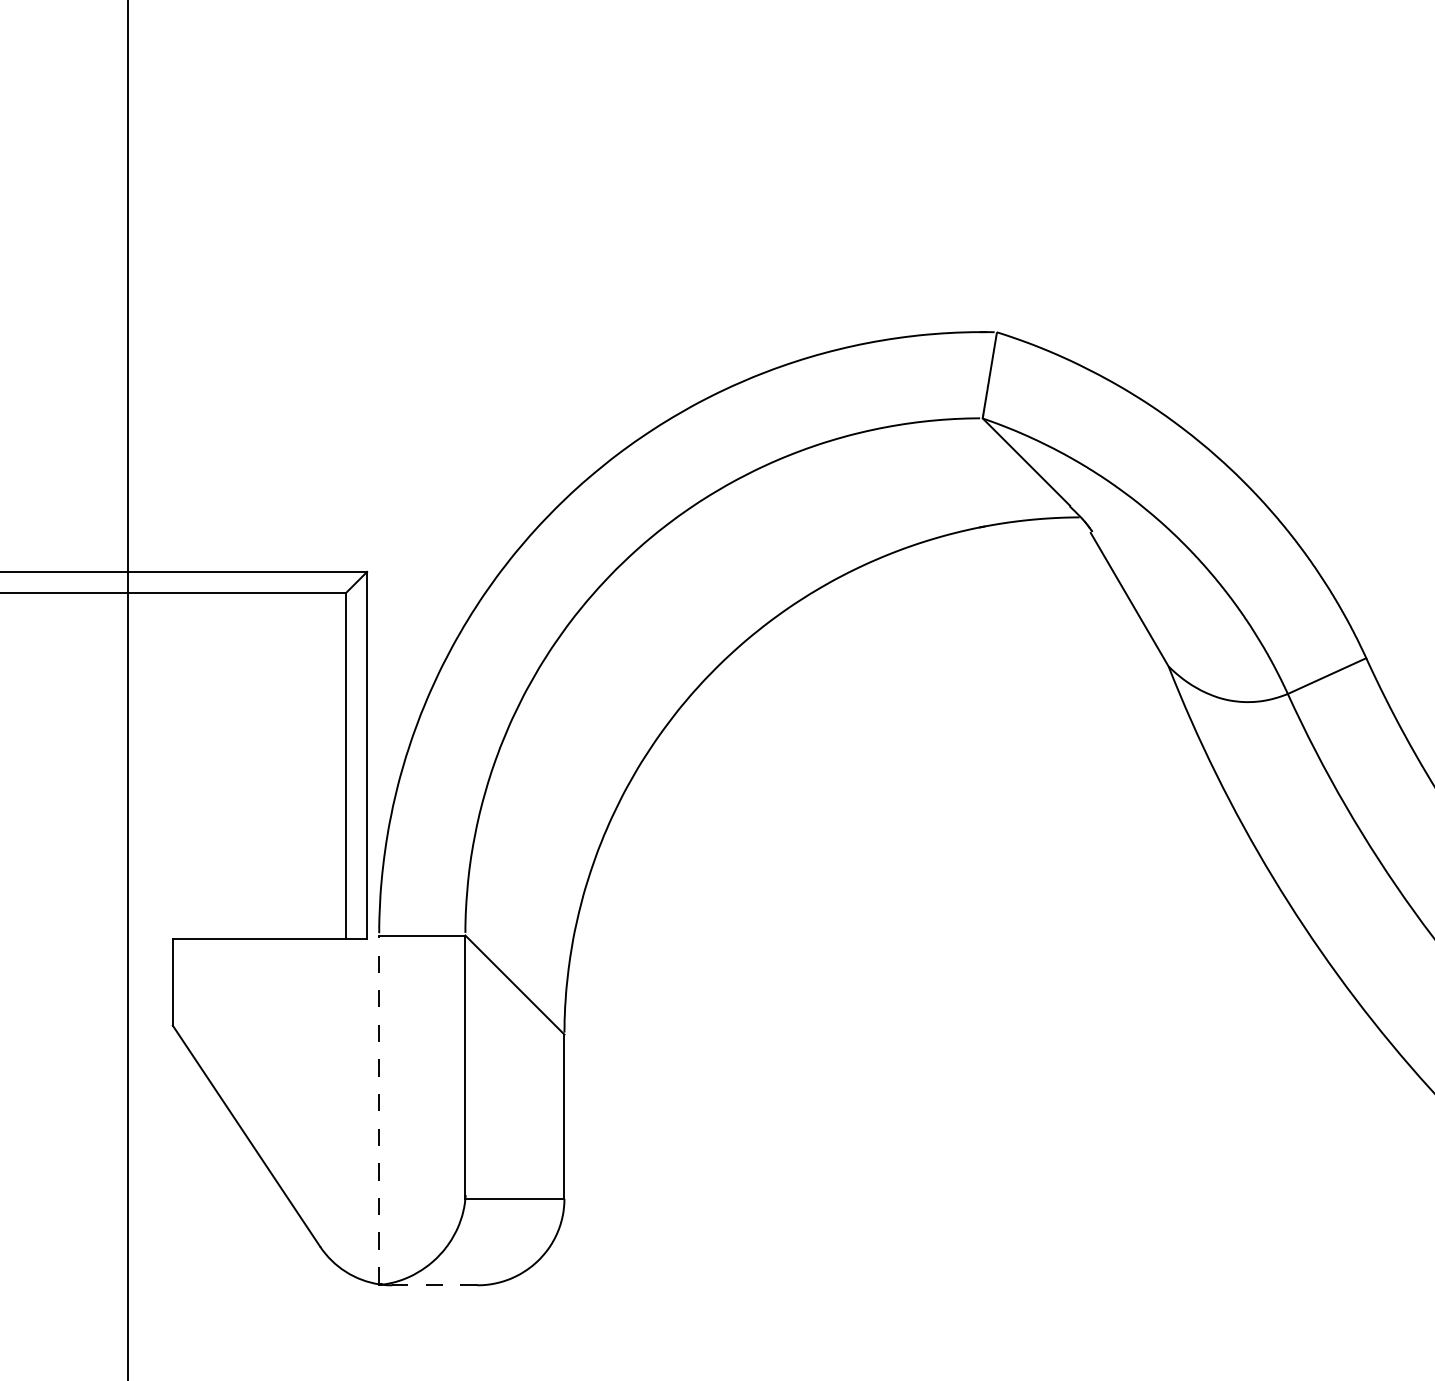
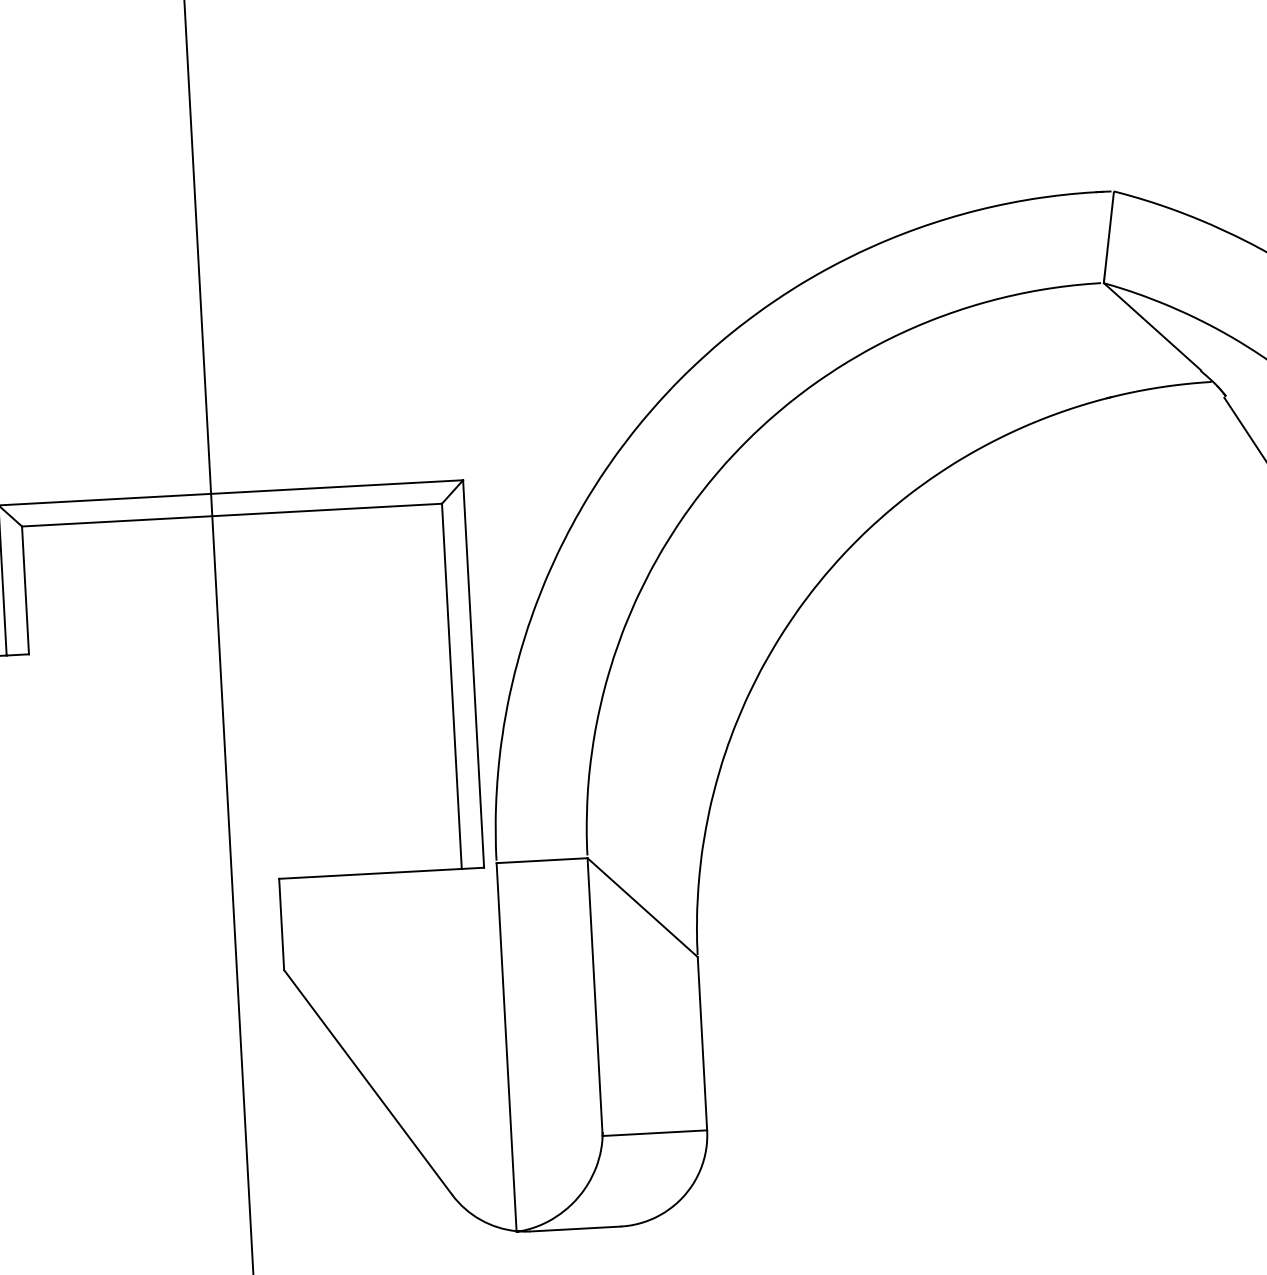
line: (379, 1109) -> (506, 1046), dashed -> solid
line: (434, 1285) -> (574, 1229), dashed -> solid

